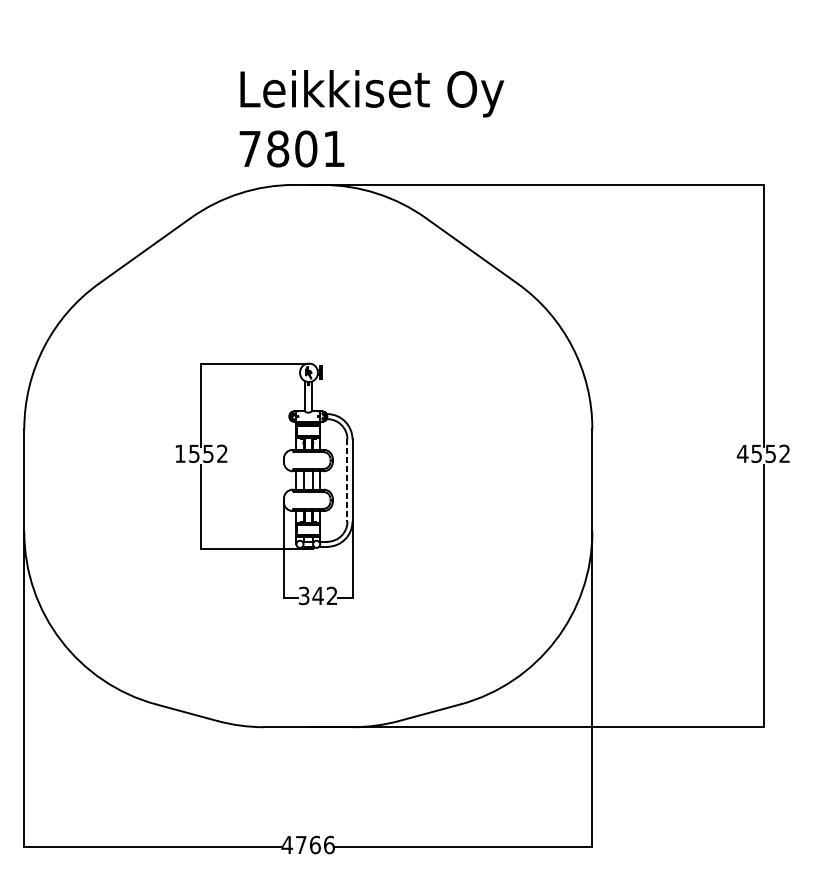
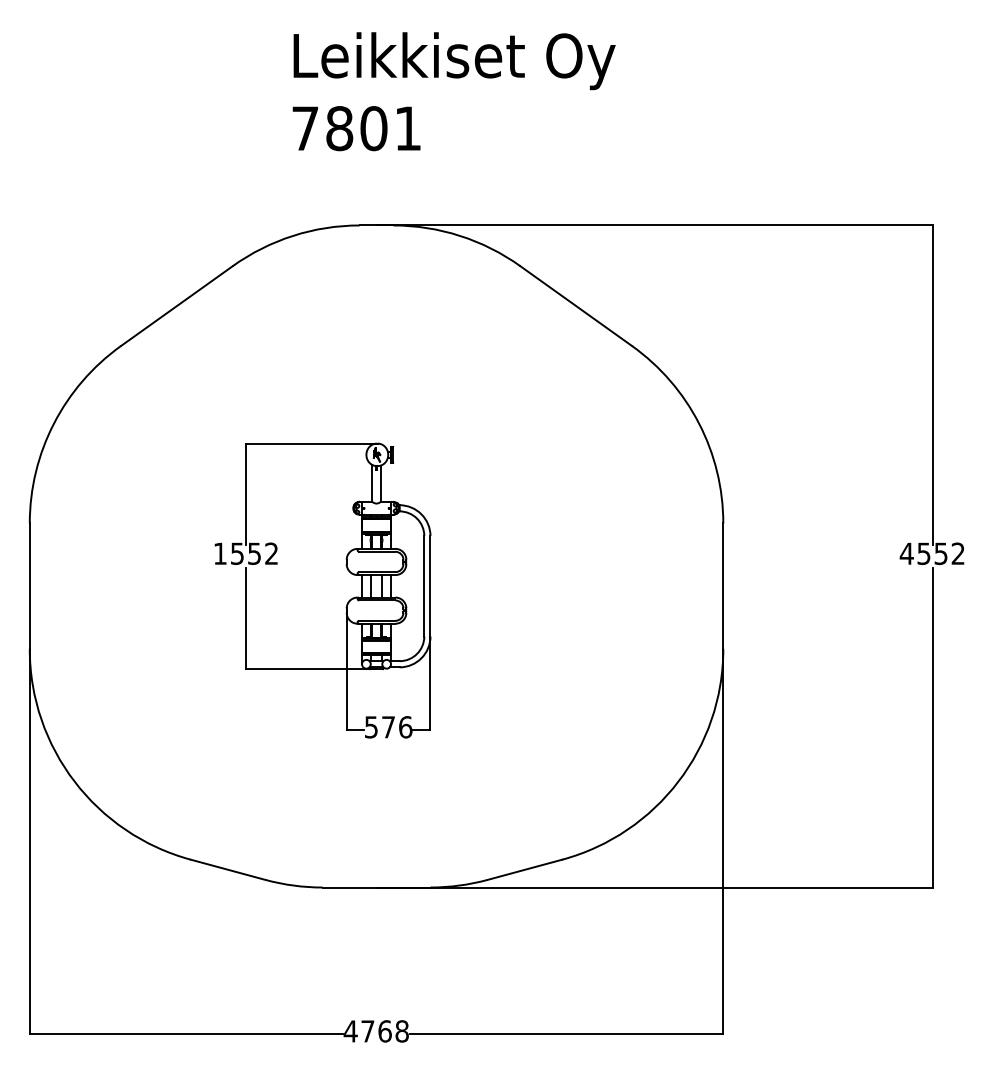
text: (371, 118) -> (453, 91), moved
line: (347, 480) -> (424, 586), dashed -> solid
text: (318, 596) -> (388, 727), 342 -> 576
text: (329, 845) -> (402, 1031), 4766 -> 4768

